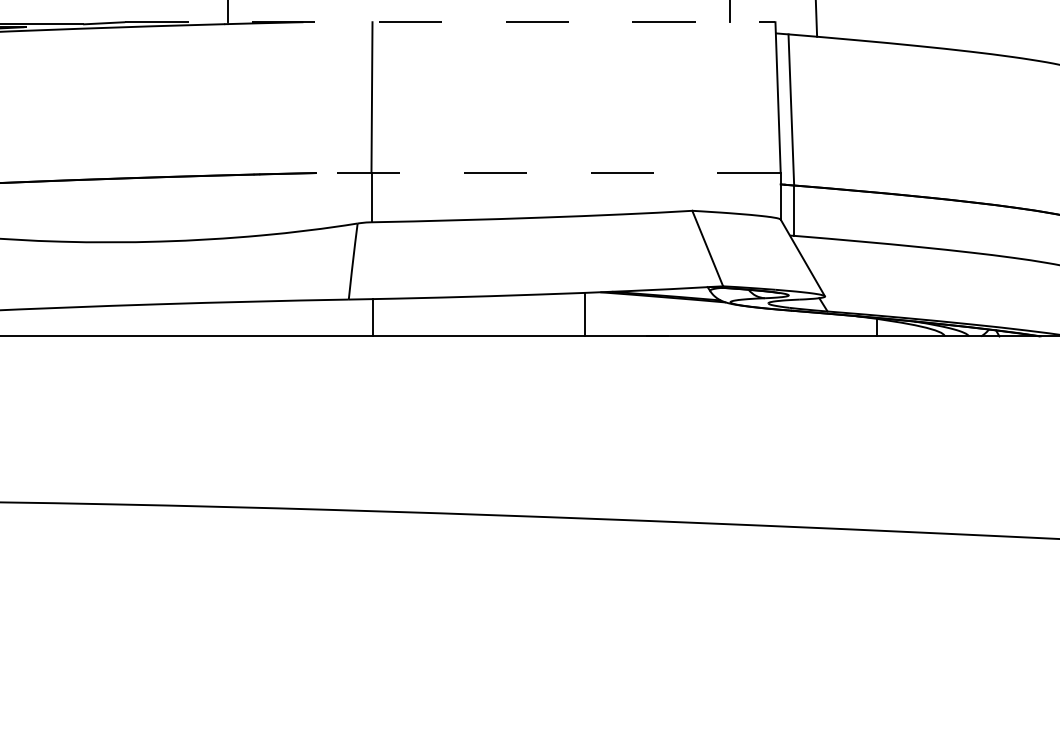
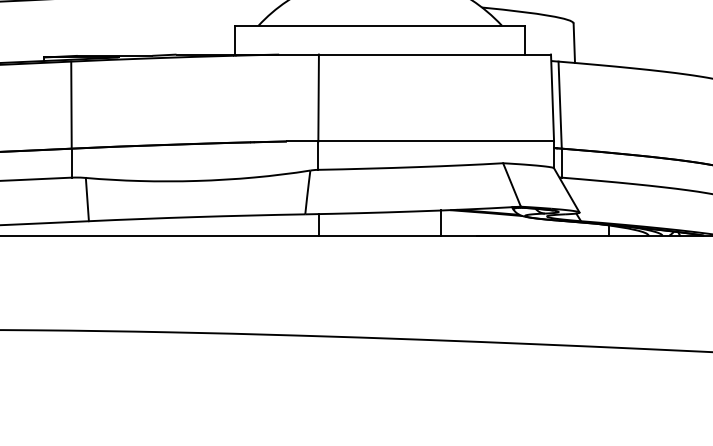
line: (451, 22) -> (364, 54), dashed -> solid
line: (548, 173) -> (420, 141), dashed -> solid

